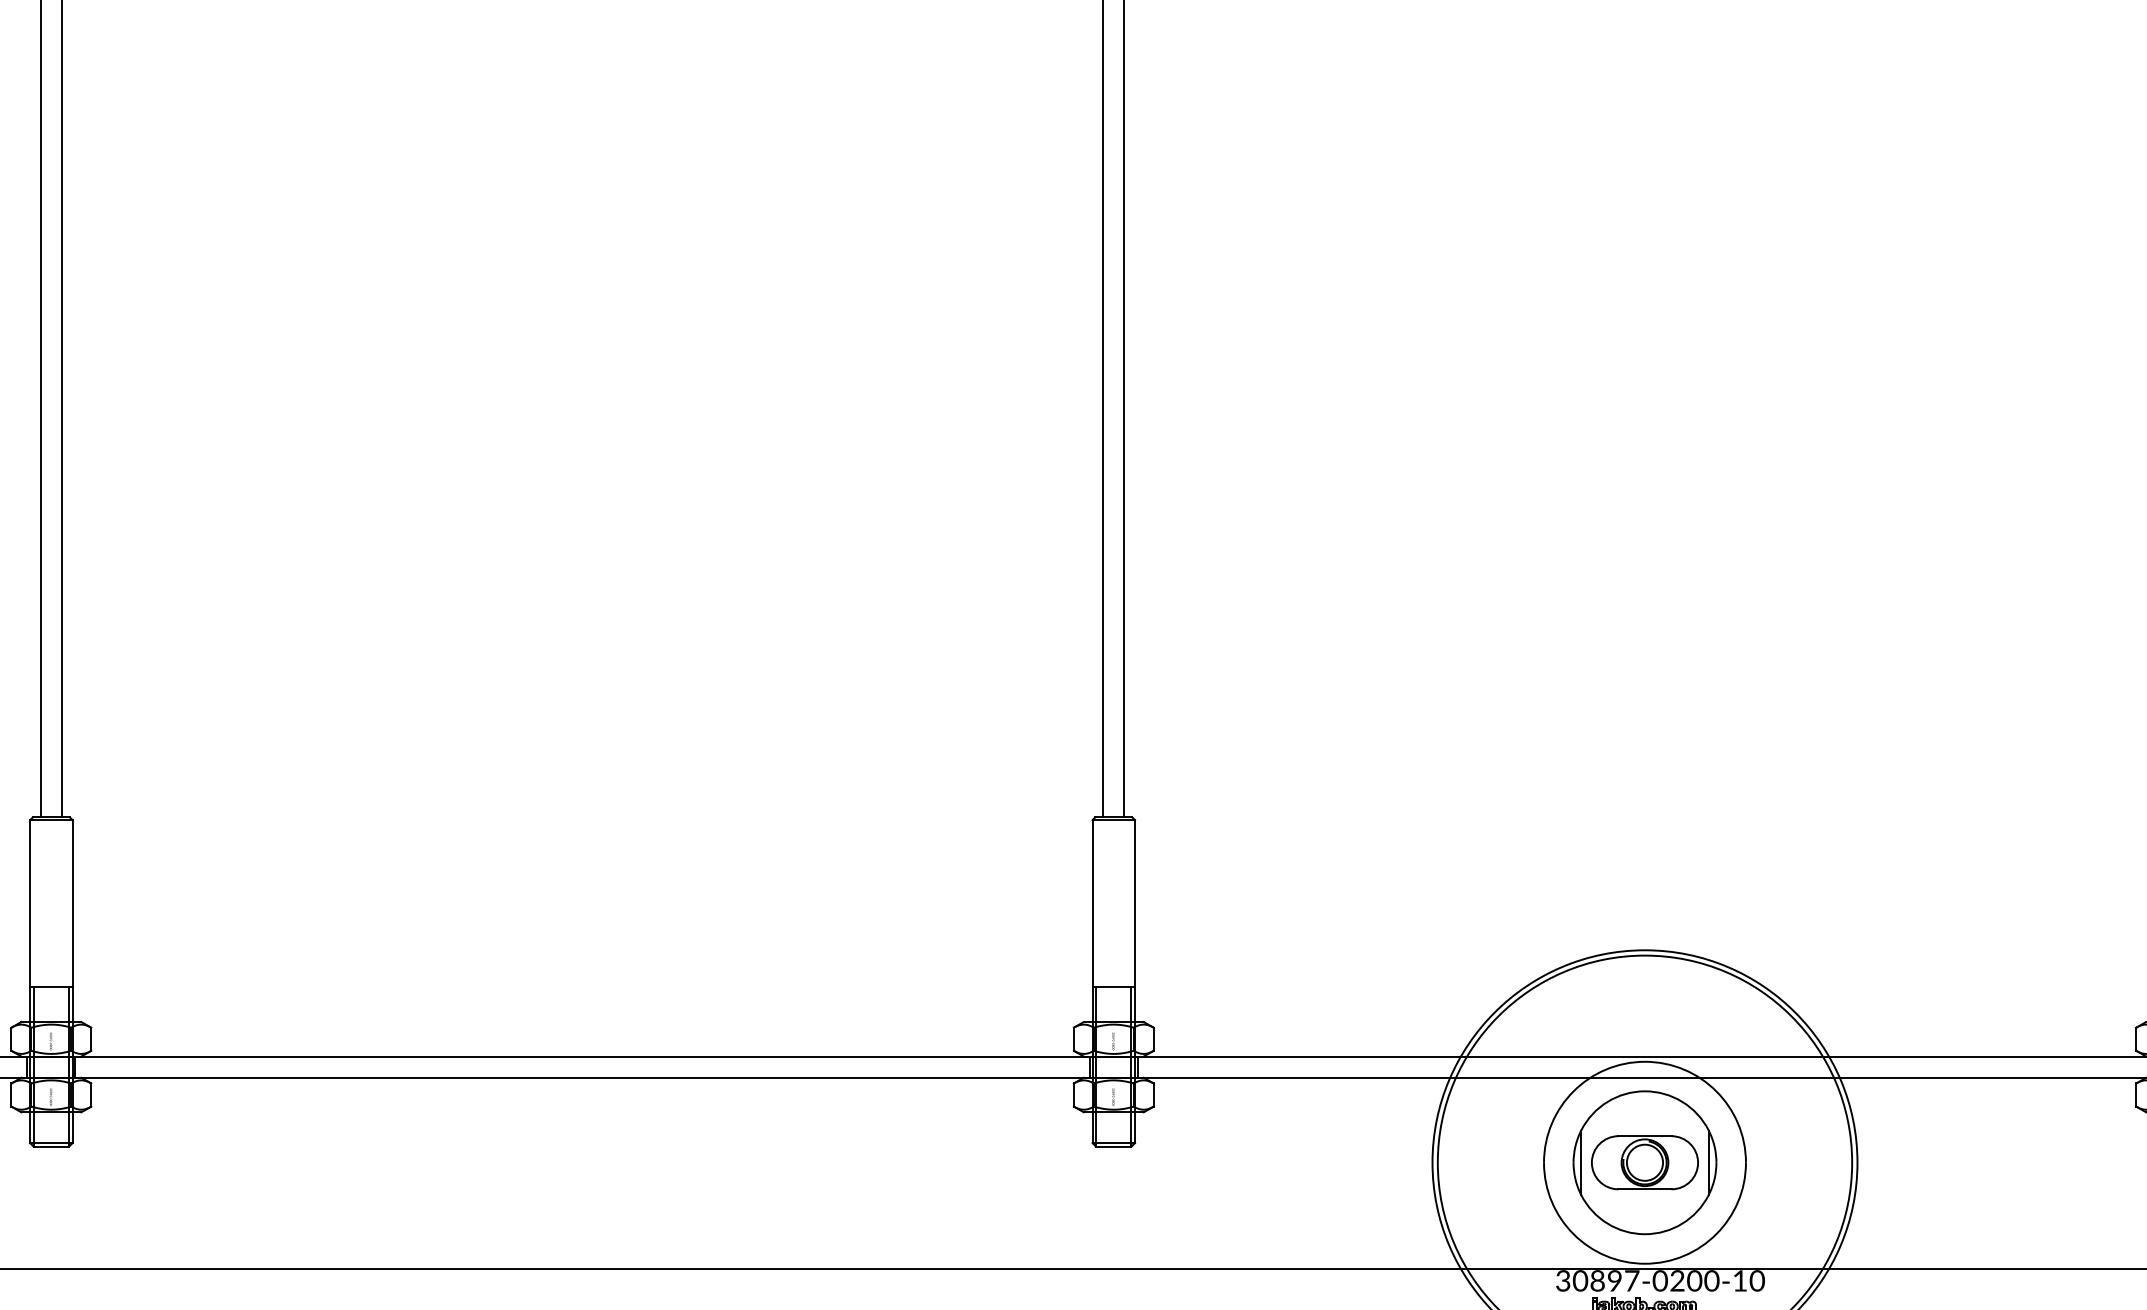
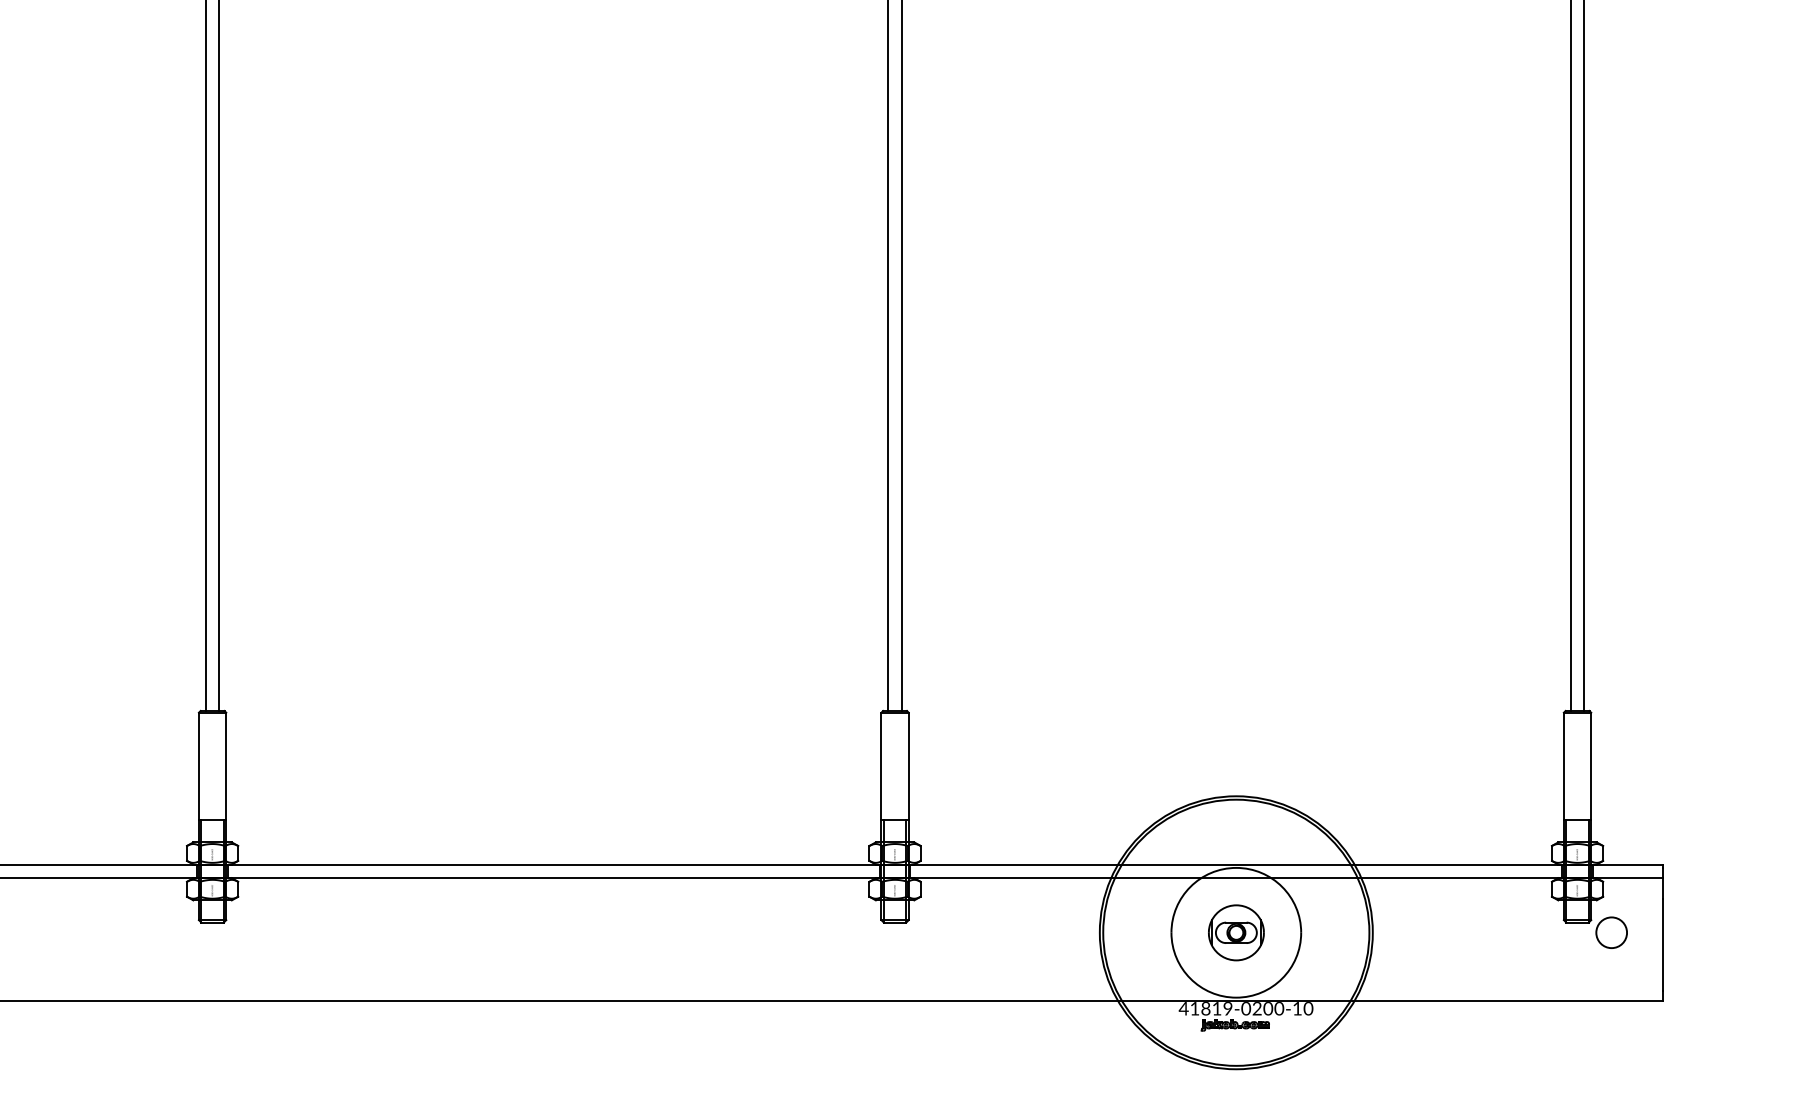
part: (1645, 1162) -> (1236, 932), size x0.6
text: (1597, 1280) -> (1205, 1008), 30897-0200-10 -> 41819-0200-10

